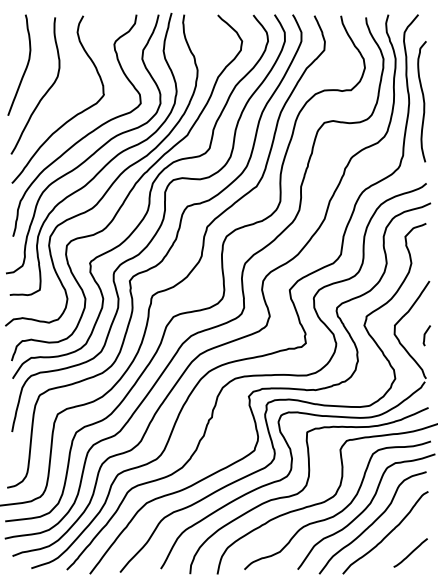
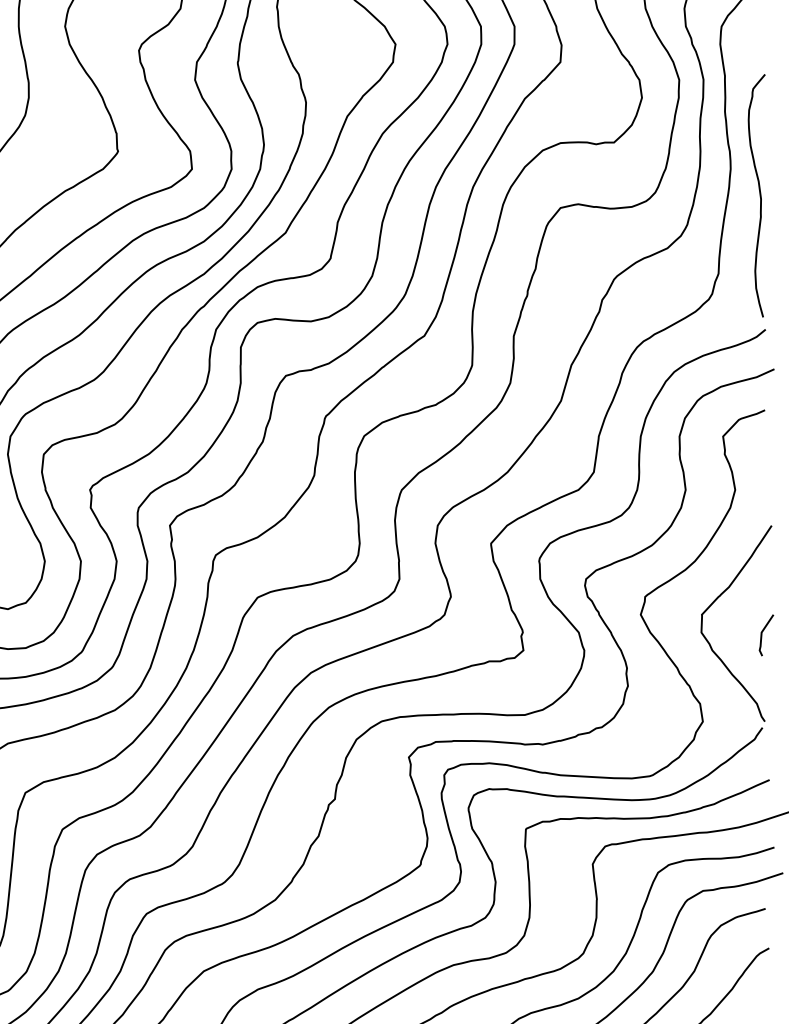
curve: (423, 101) -> (759, 195), moved

